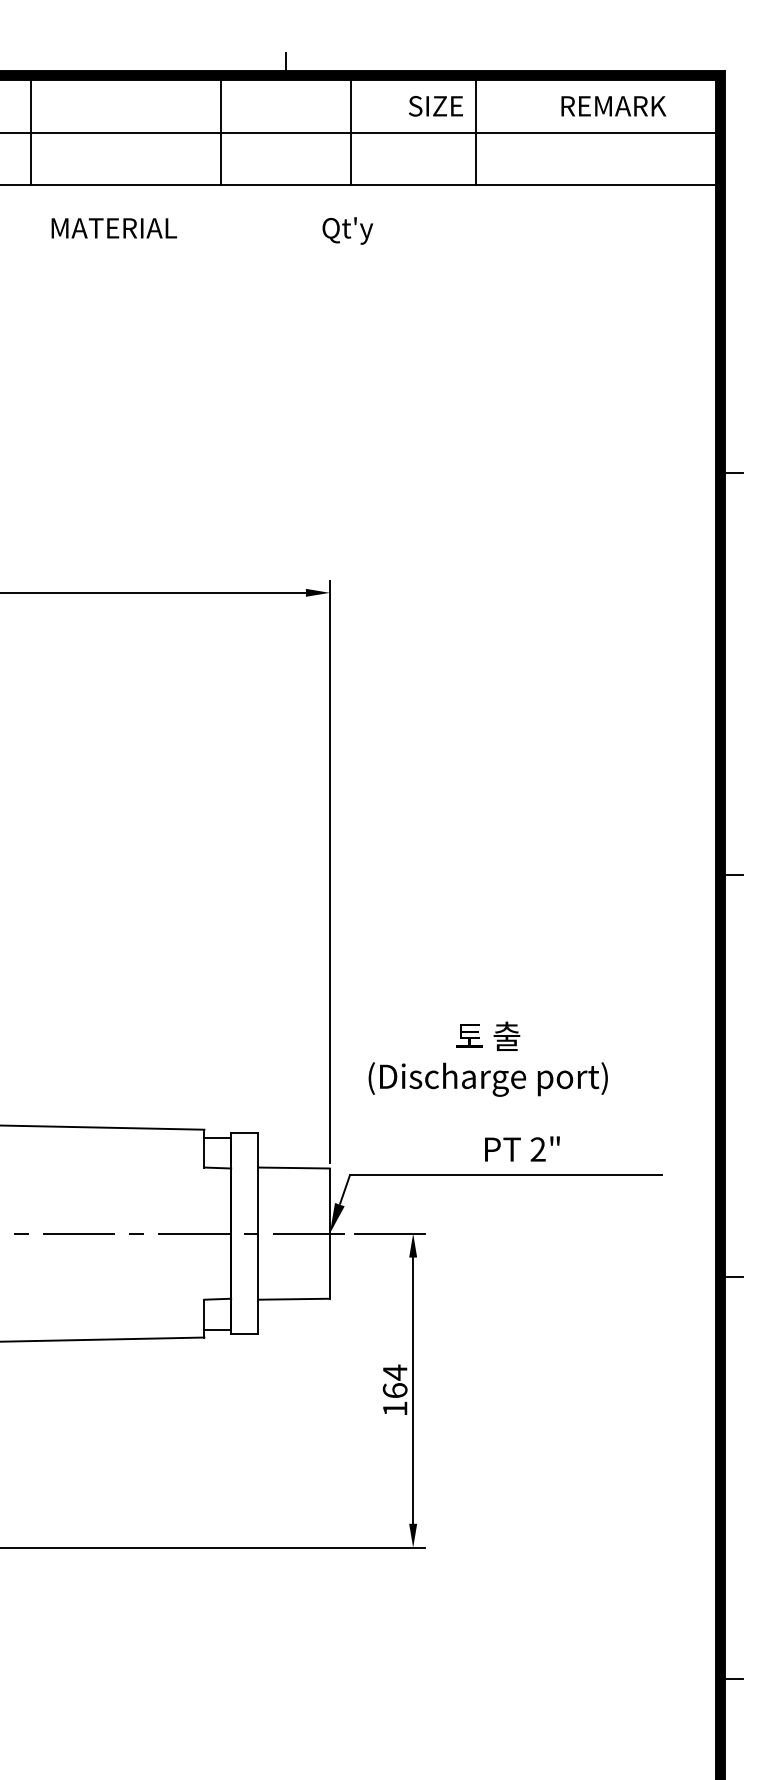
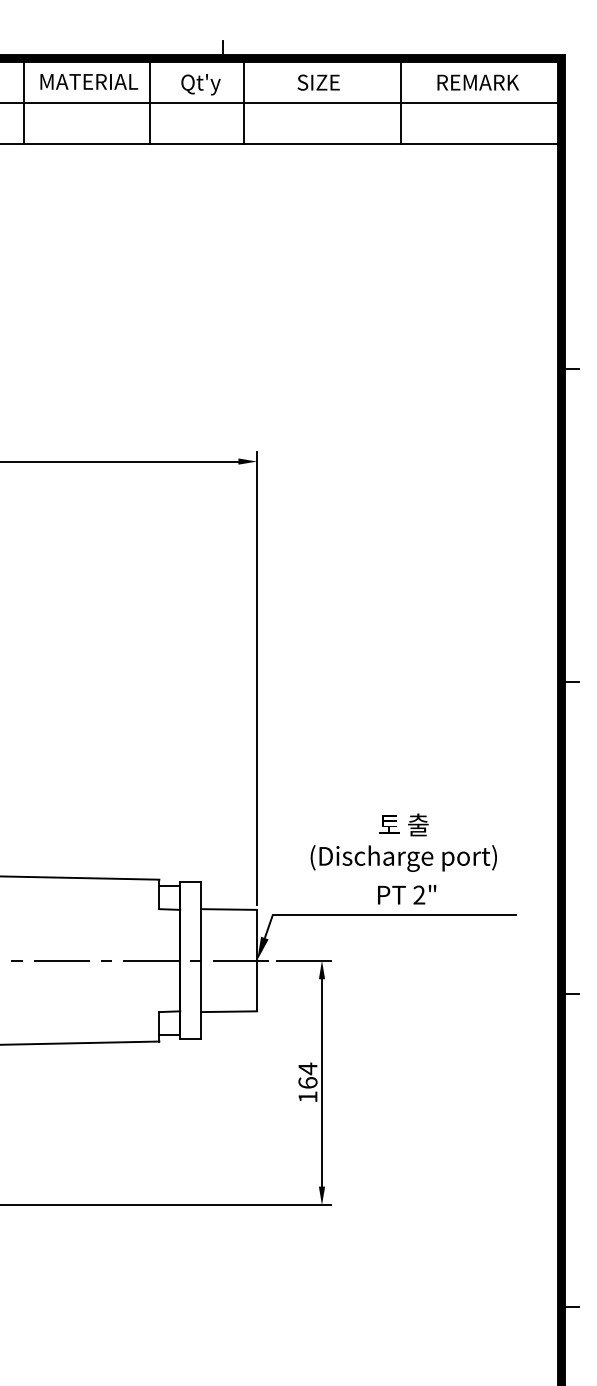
text: (435, 106) -> (318, 82), moved
line: (220, 132) -> (149, 103), moved
line: (350, 132) -> (243, 103), moved
line: (475, 132) -> (400, 103), moved
text: (113, 228) -> (88, 82), moved
text: (347, 230) -> (200, 84), moved
text: (487, 1058) -> (403, 842), moved

